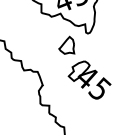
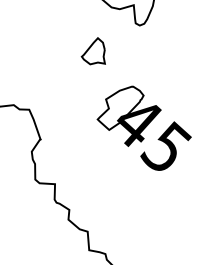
part: (66, 44) -> (92, 49), size x0.7

